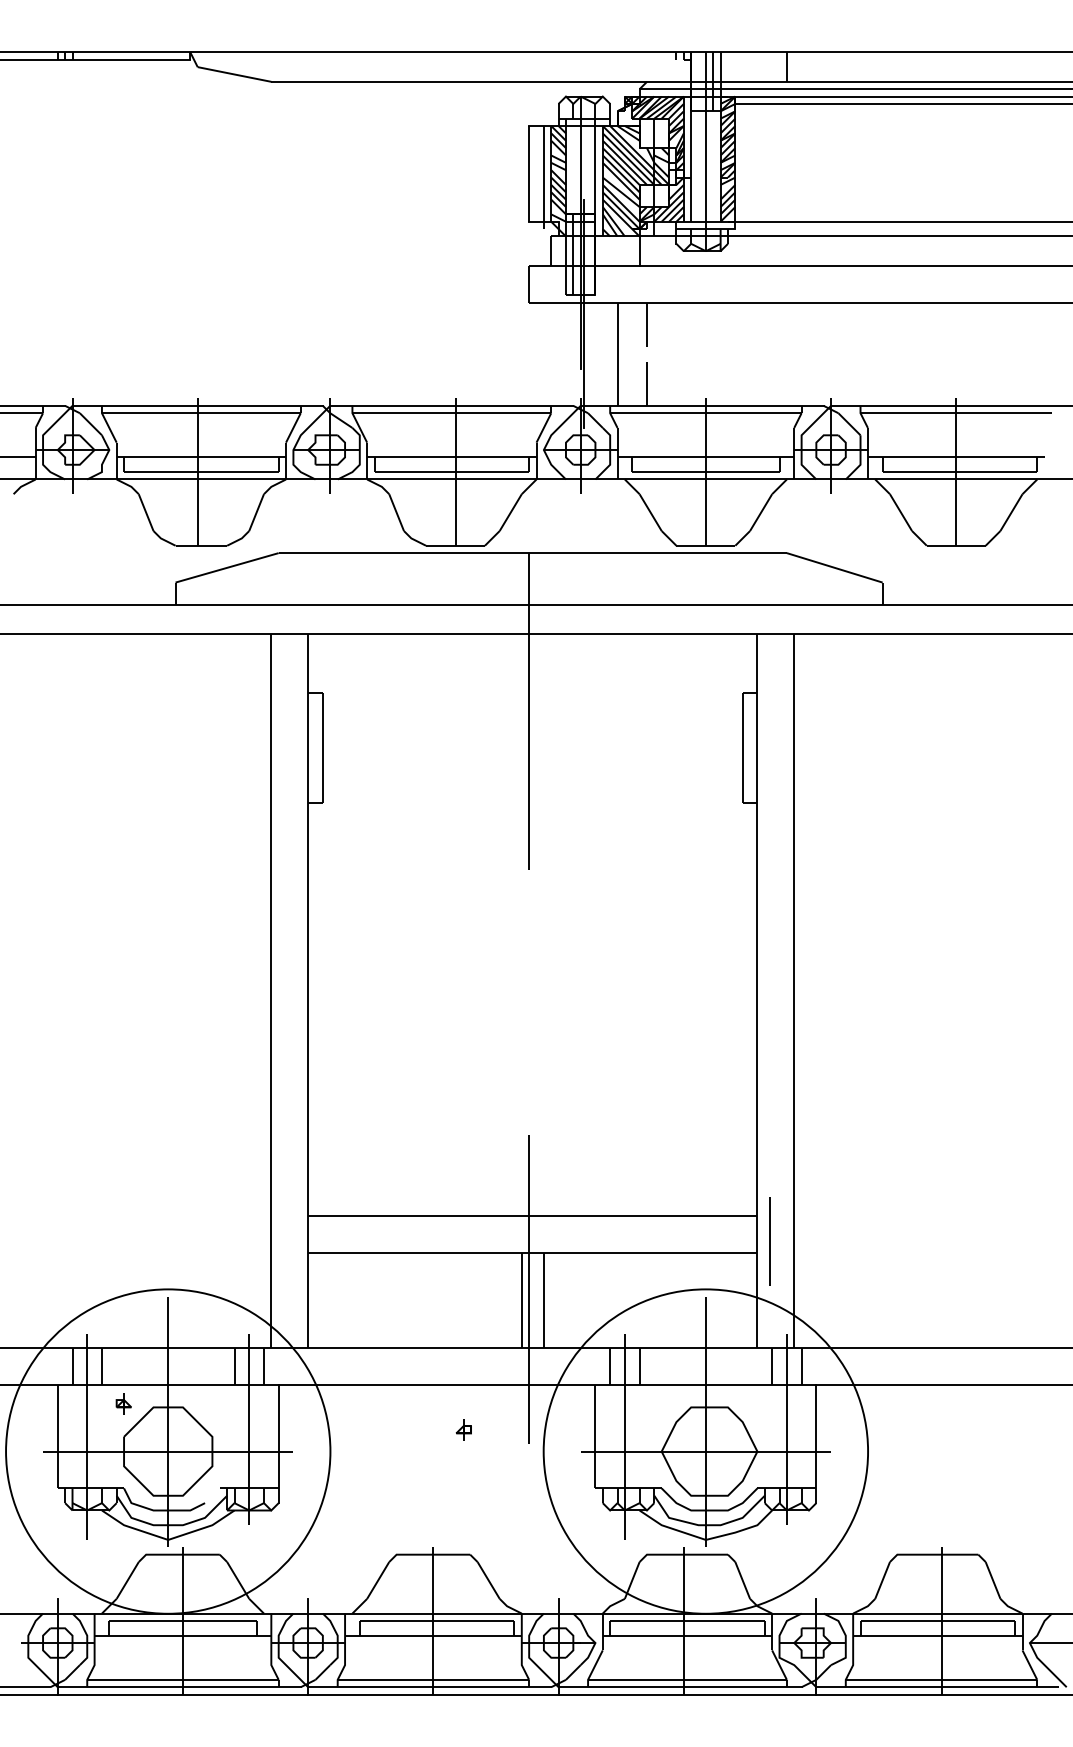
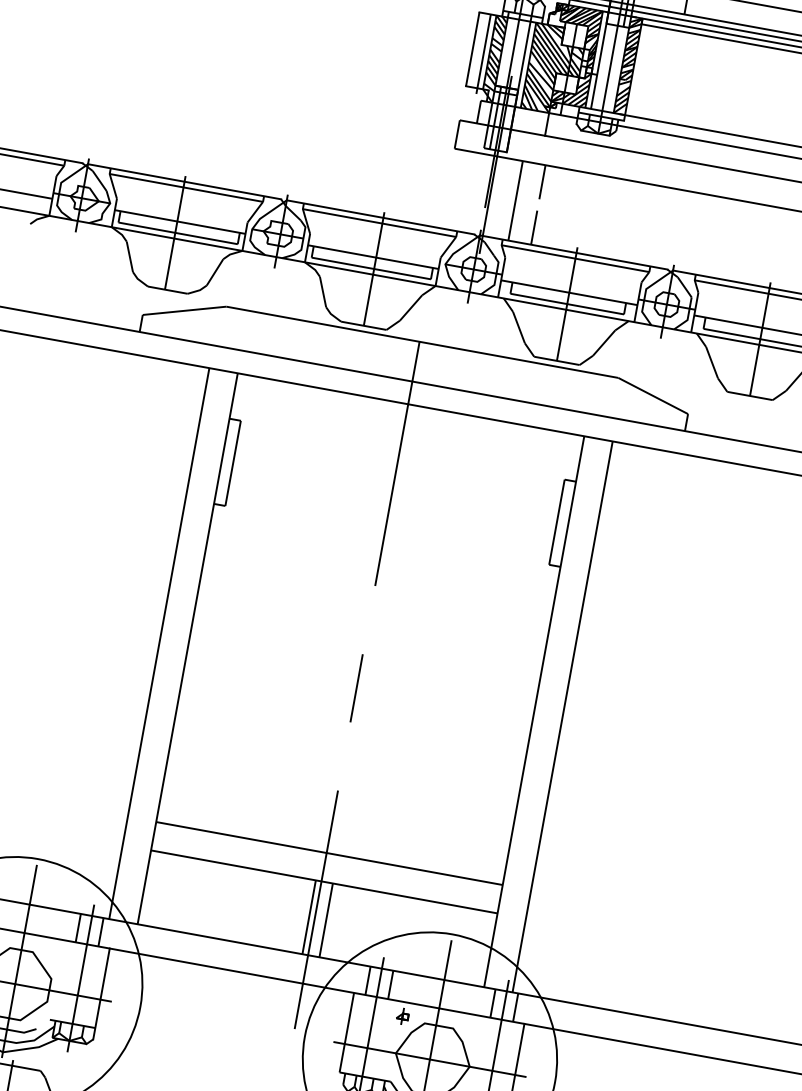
line: (769, 1241) -> (356, 688), moved
part: (463, 1429) -> (402, 1016), moved

